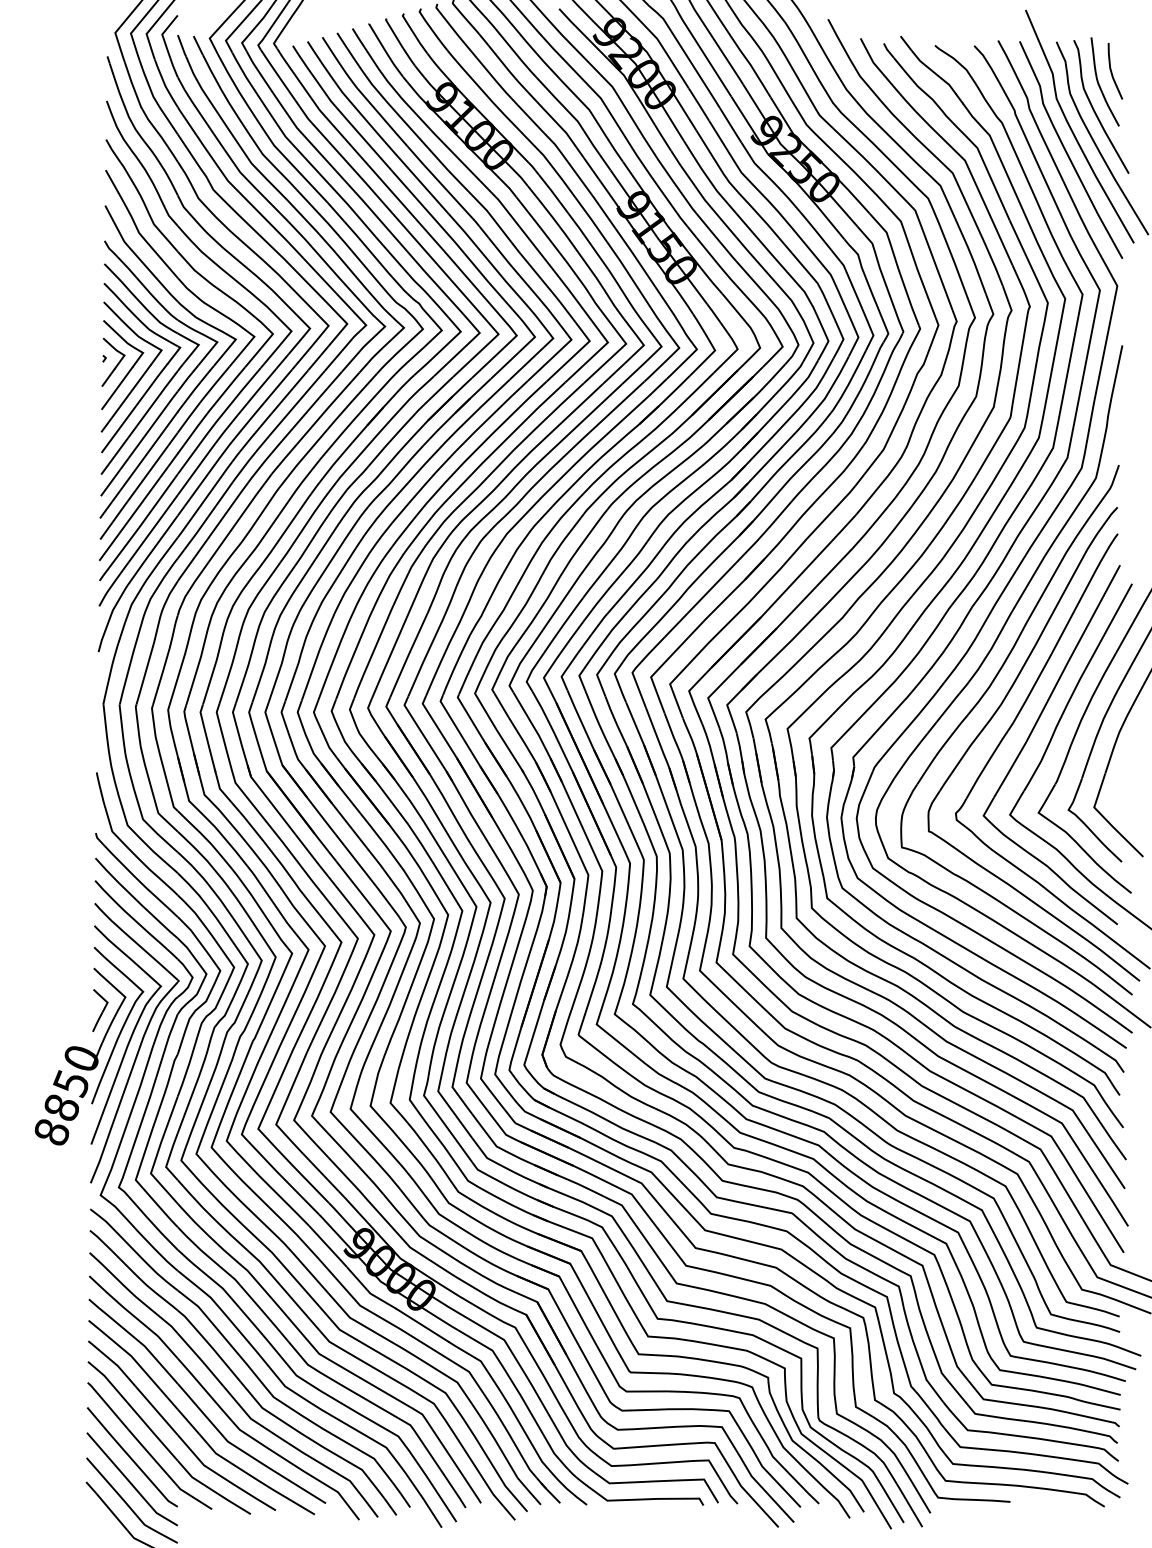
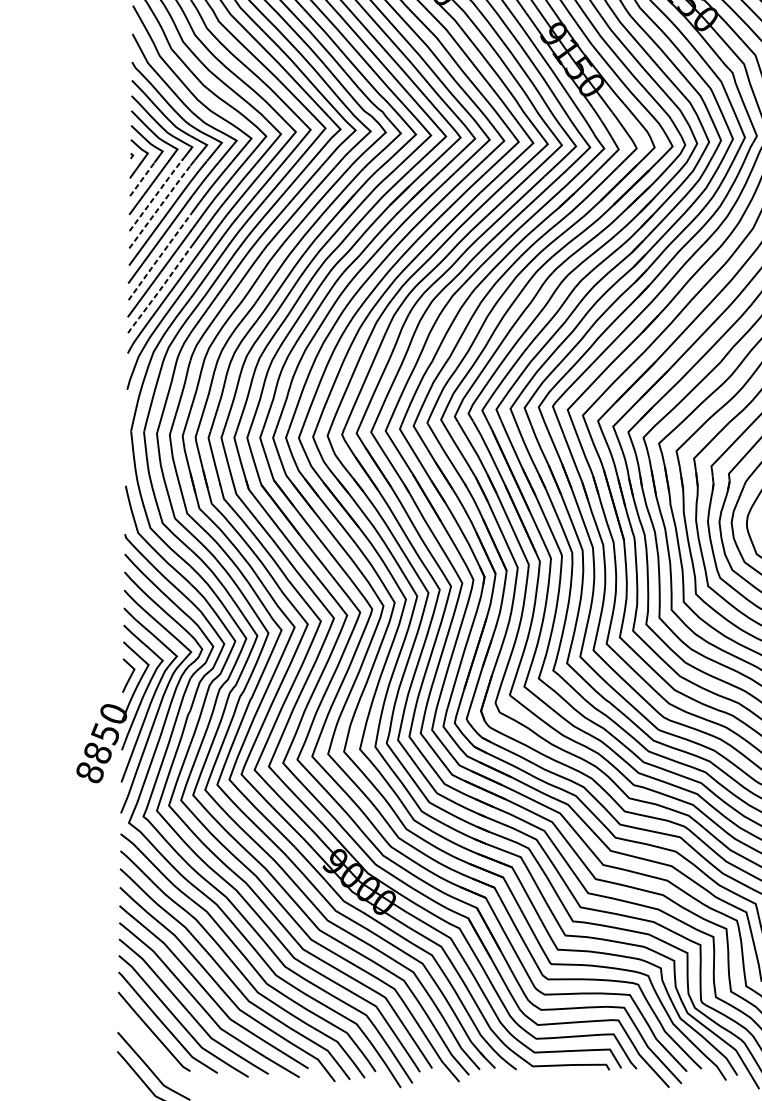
line: (117, 388) -> (142, 179), solid -> dashed
line: (135, 407) -> (156, 194), solid -> dashed
line: (140, 421) -> (160, 206), solid -> dashed
line: (138, 486) -> (159, 257), solid -> dashed
line: (138, 528) -> (159, 291), solid -> dashed
curve: (129, 1480) -> (151, 1050), removed

